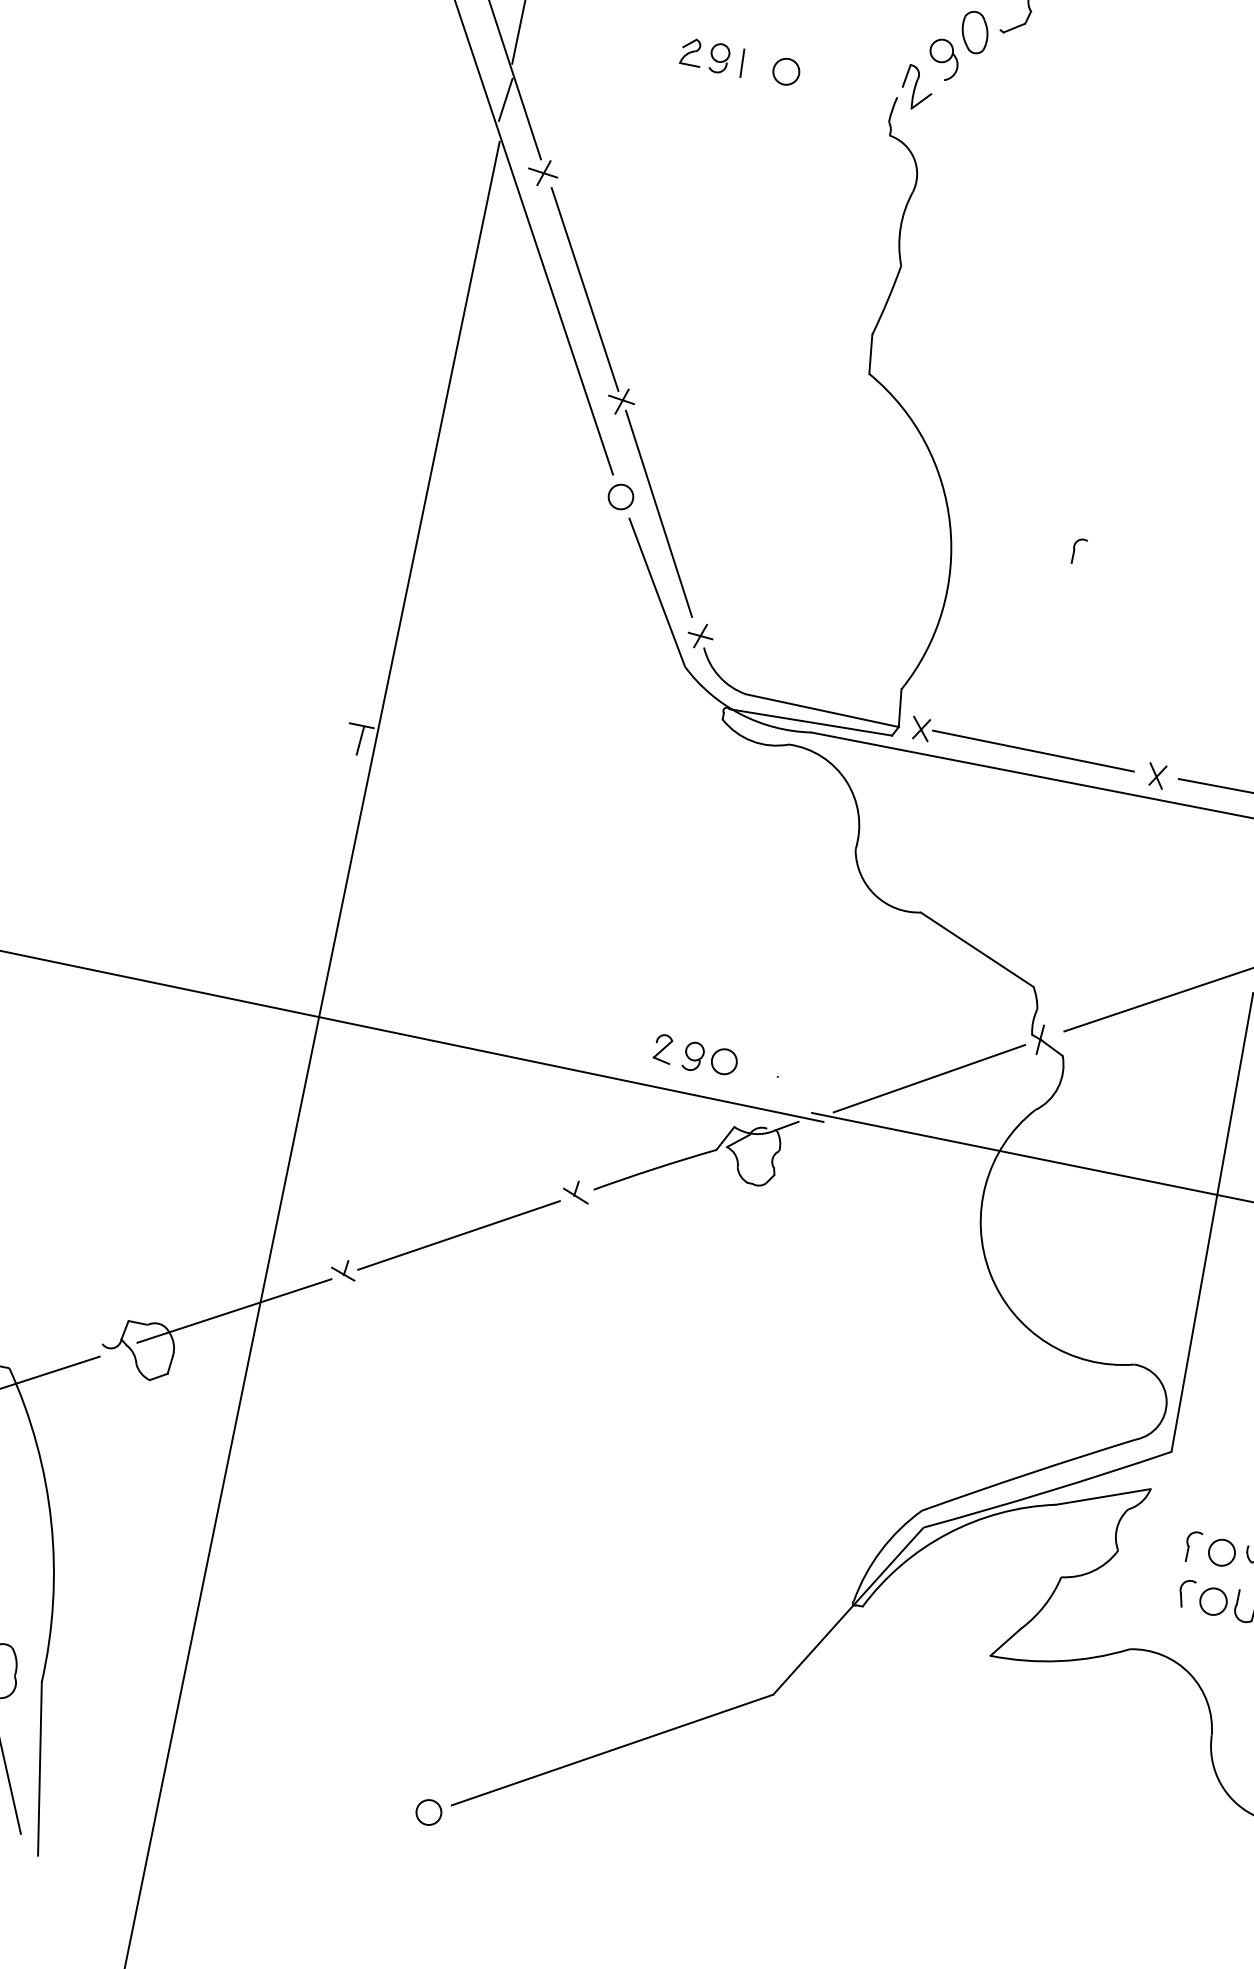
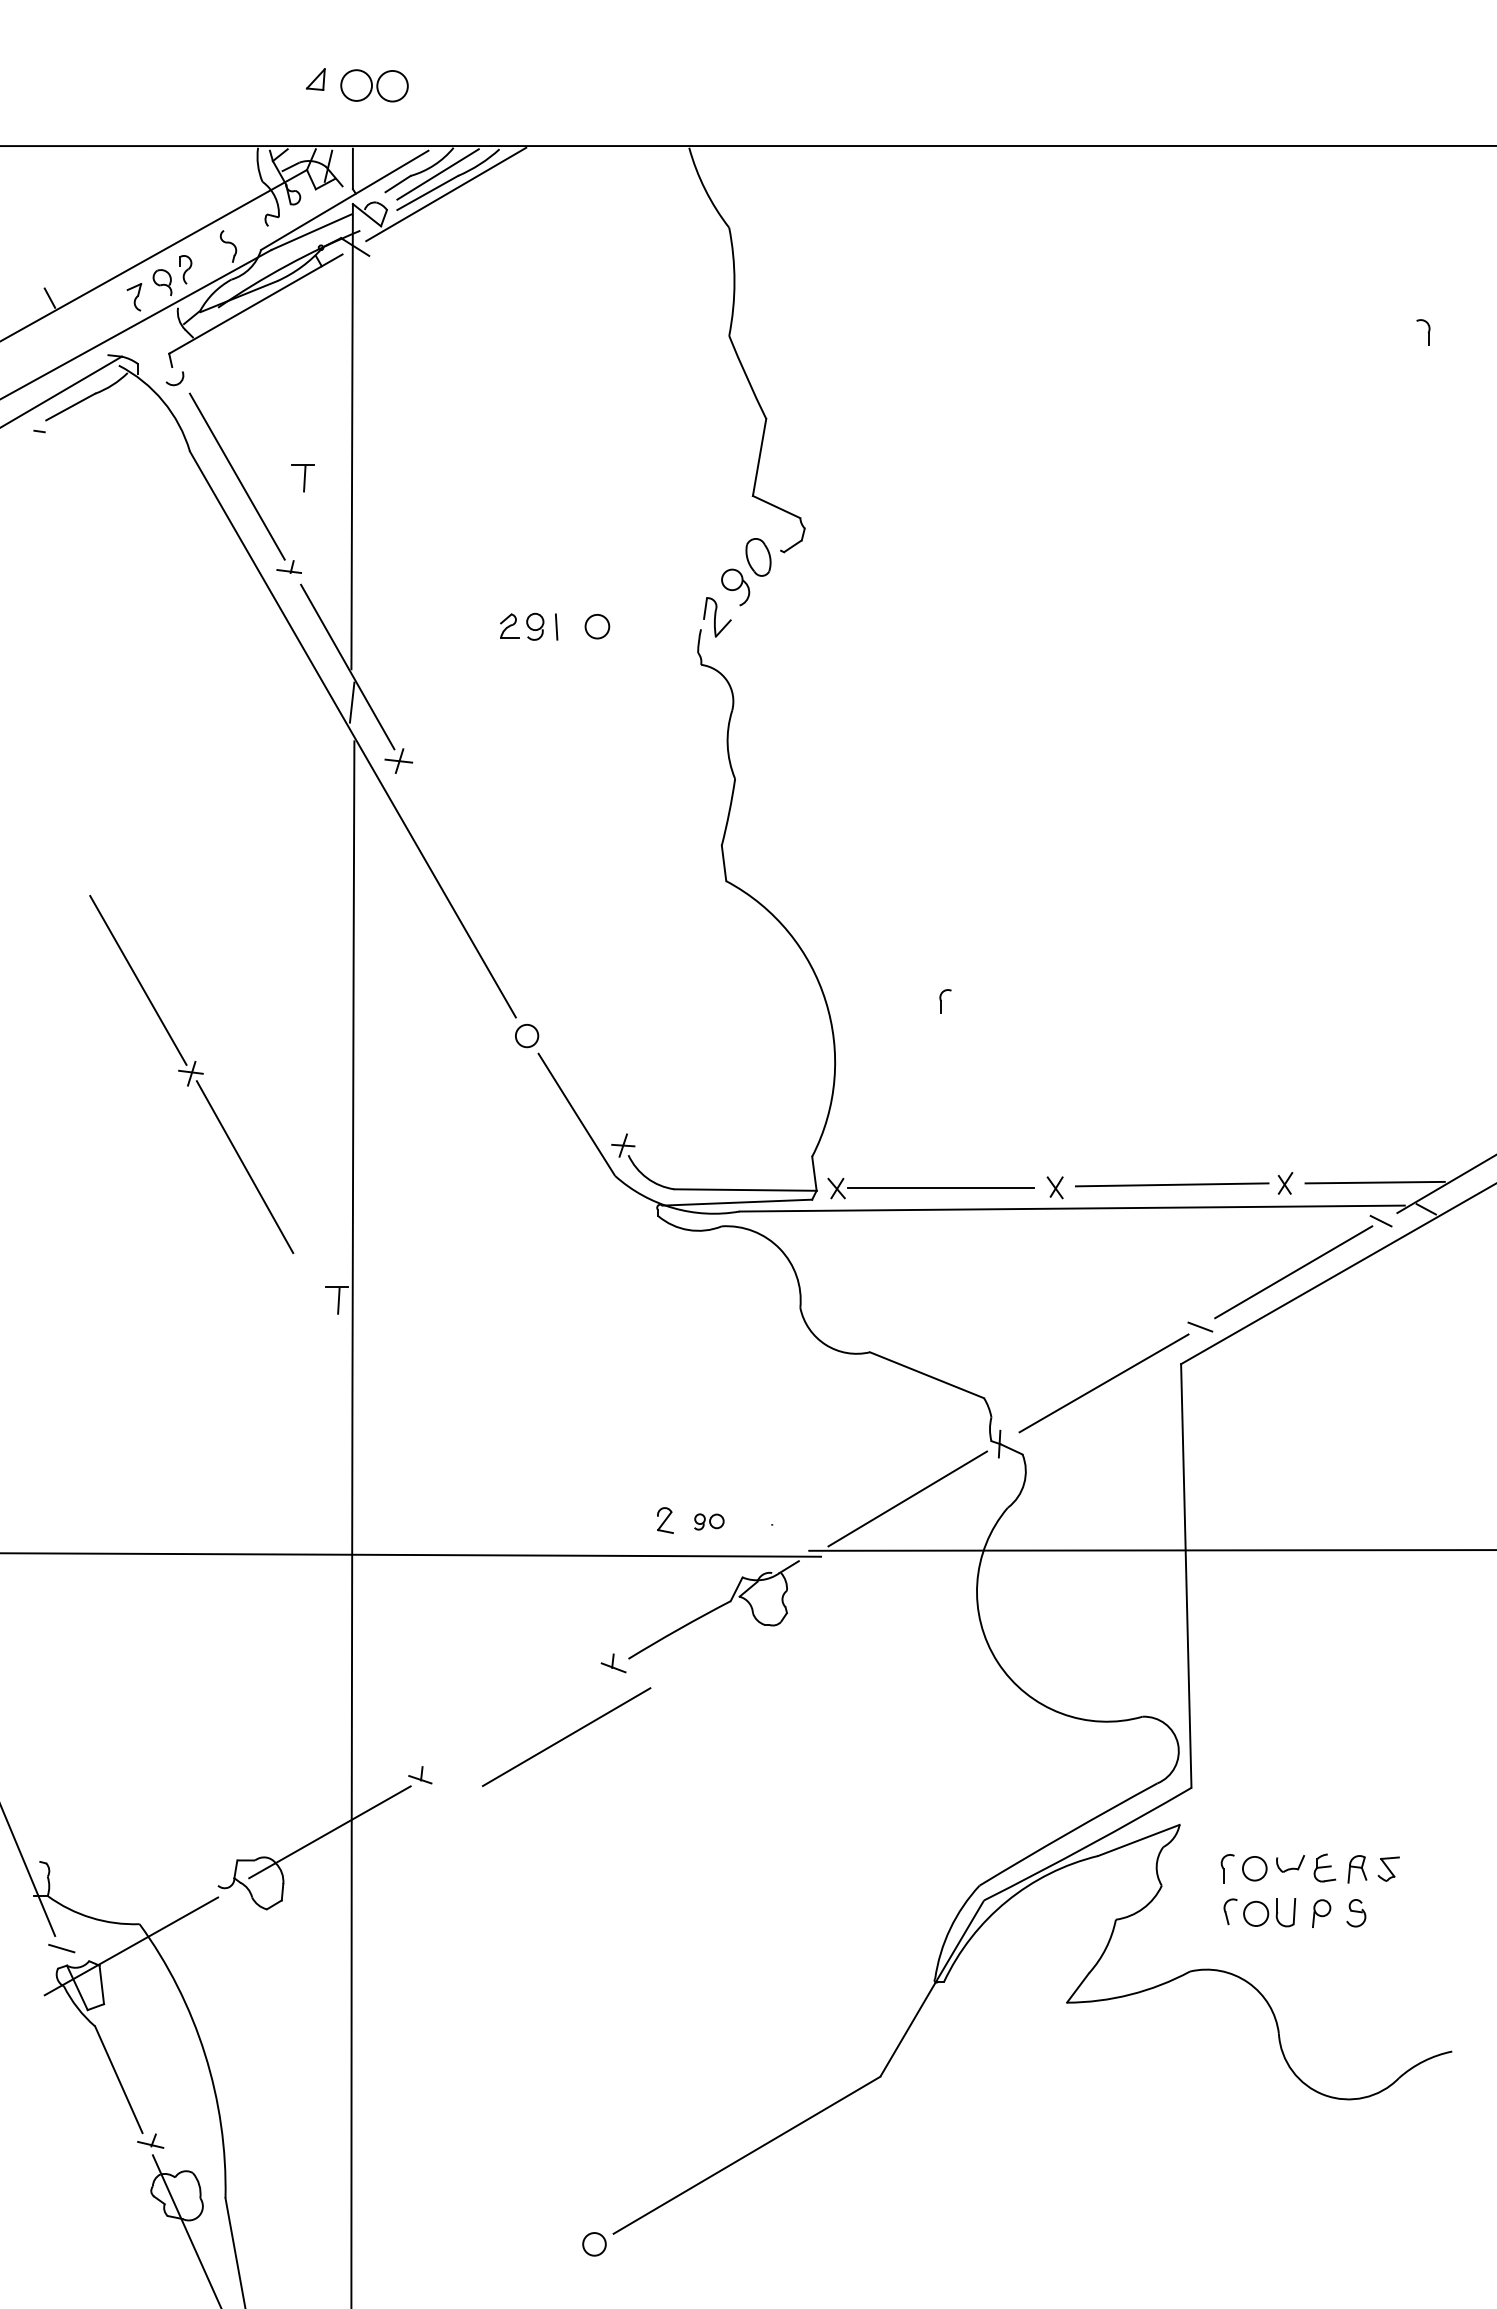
part: (621, 402) -> (191, 1074), moved
part: (711, 1059) -> (709, 1521), size x0.6
line: (458, 1235) -> (566, 1737), moved

